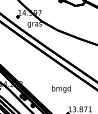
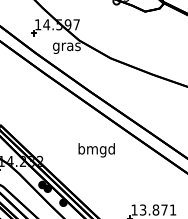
text: (61, 88) -> (96, 148), moved

